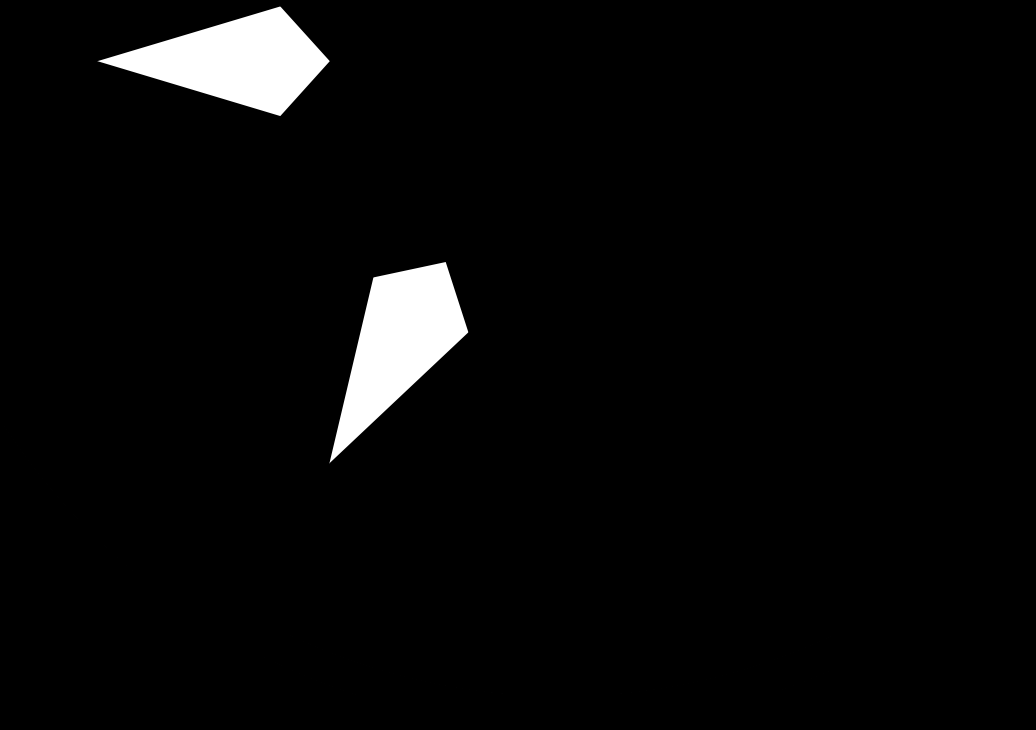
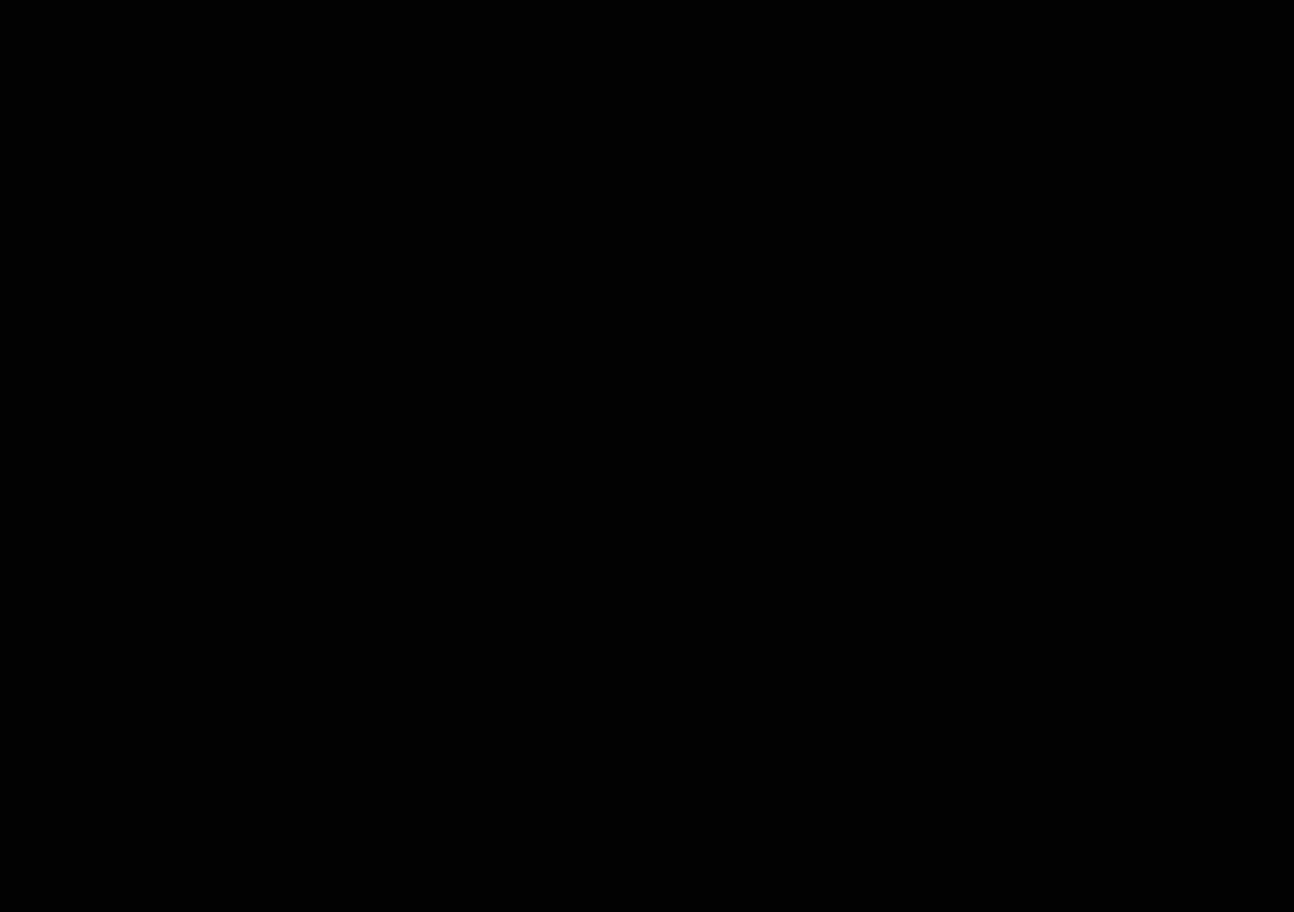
fill: (212, 61) -> (265, 76), added
fill: (398, 363) -> (497, 454), added

